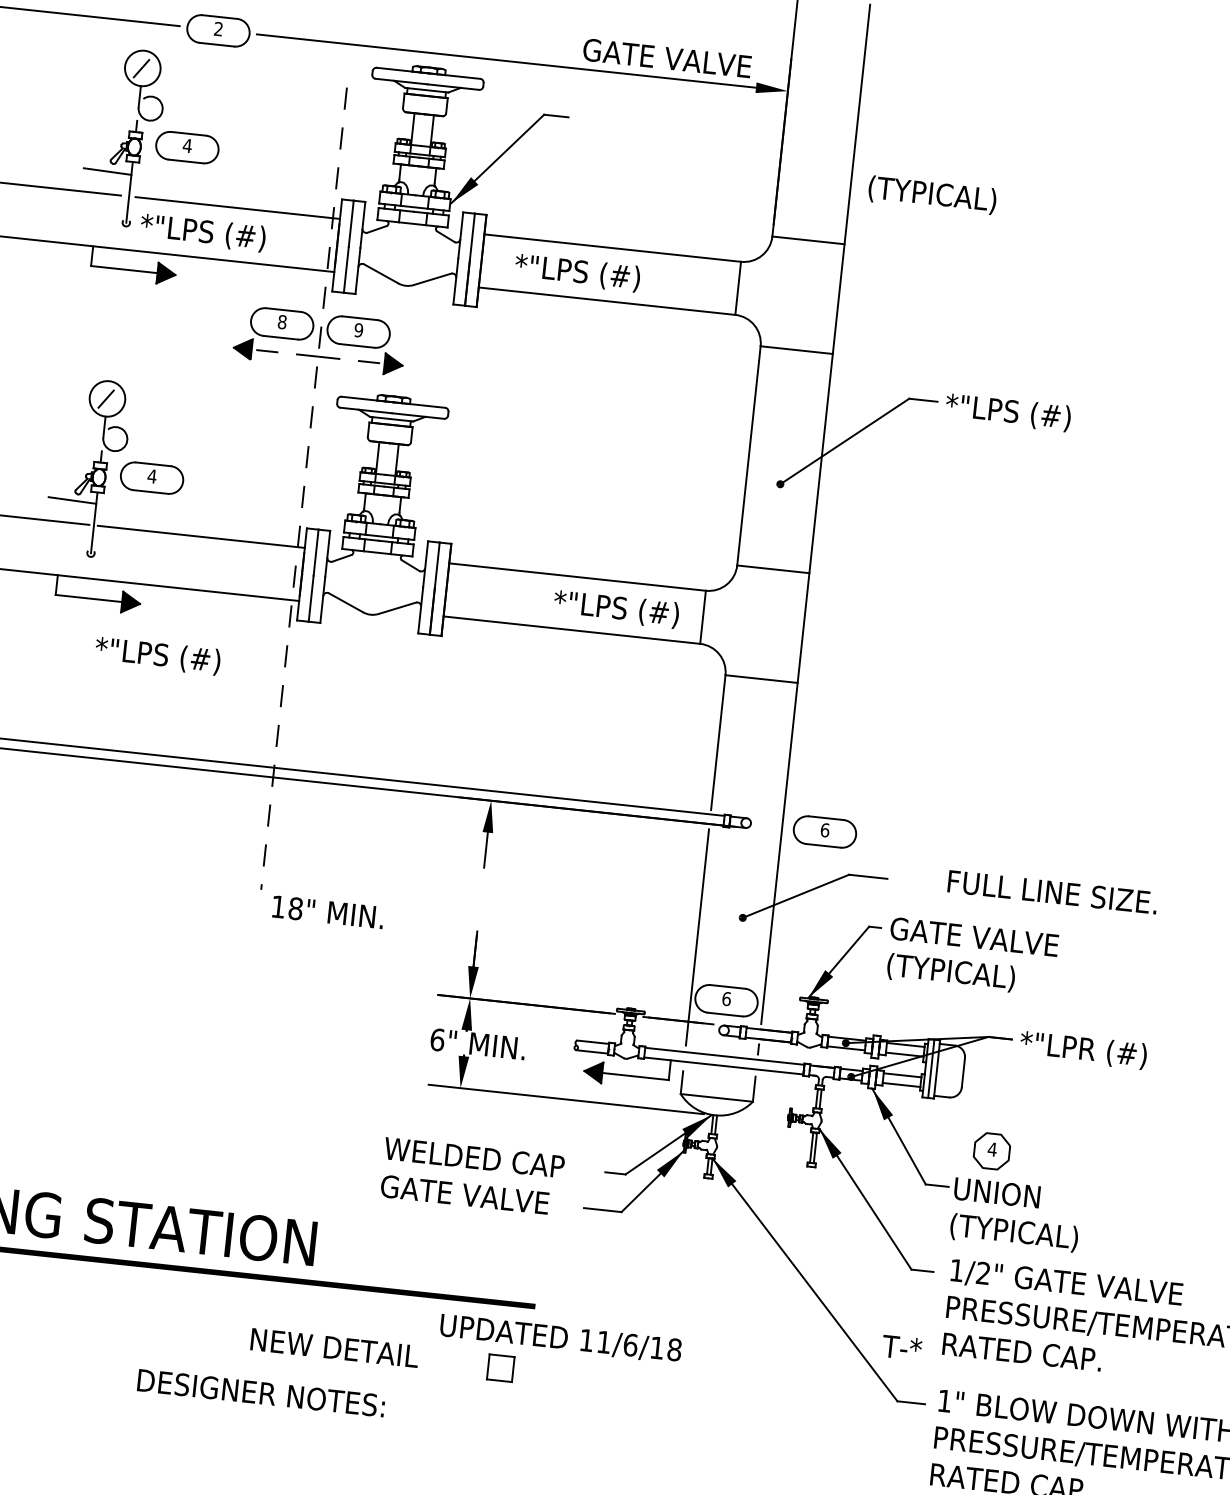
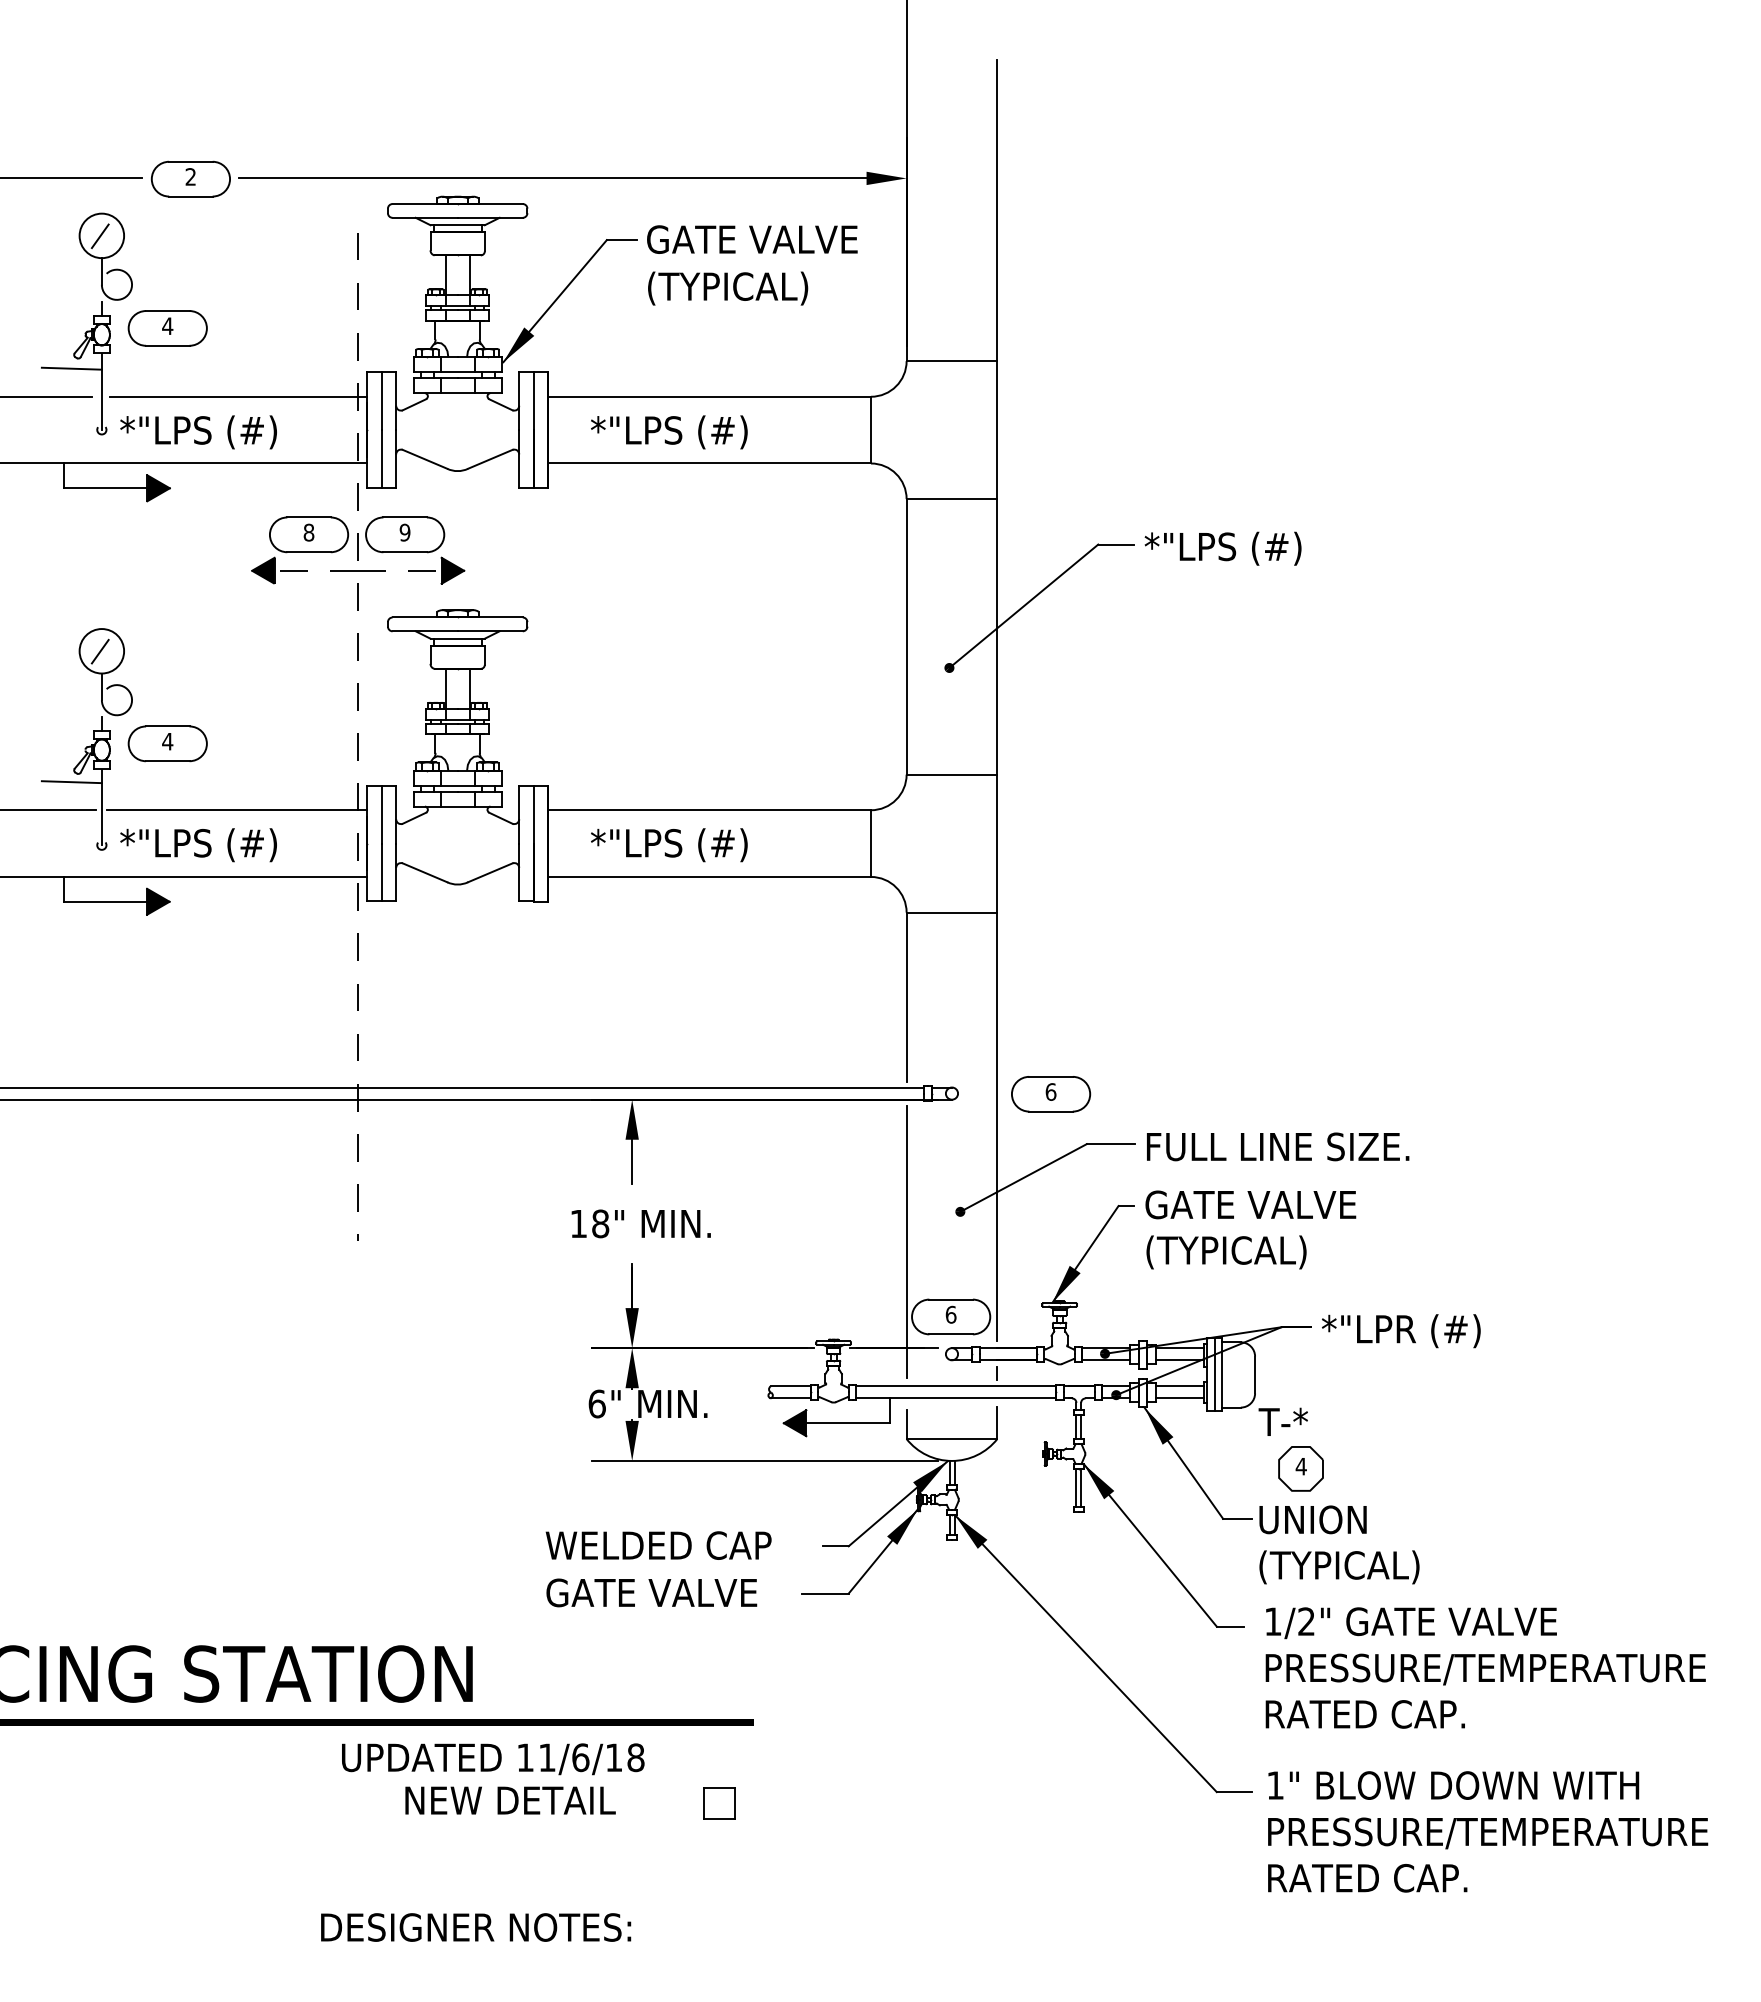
text: (667, 58) -> (752, 239), moved
text: (932, 195) -> (728, 288), moved
text: (616, 609) -> (669, 845), moved
text: (157, 656) -> (198, 845), moved
text: (1053, 892) -> (1278, 1146), moved
text: (327, 911) -> (640, 1223), moved
text: (561, 1339) -> (493, 1759), moved
text: (901, 1347) -> (1282, 1421), moved
text: (261, 1393) -> (476, 1927), moved

